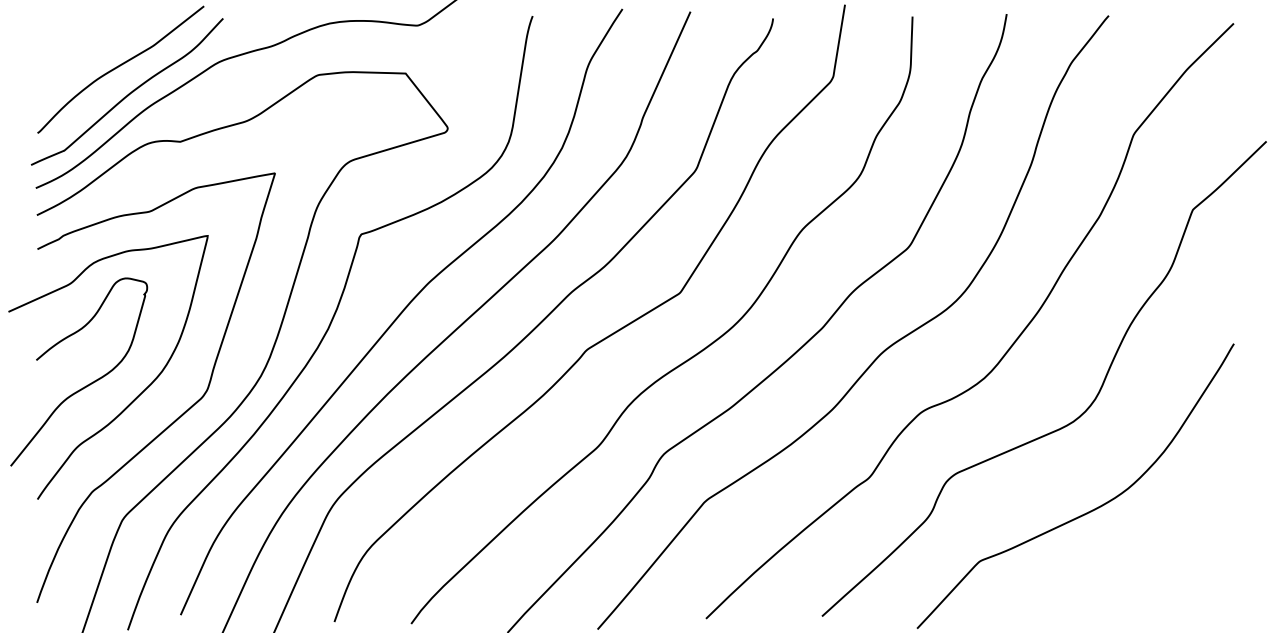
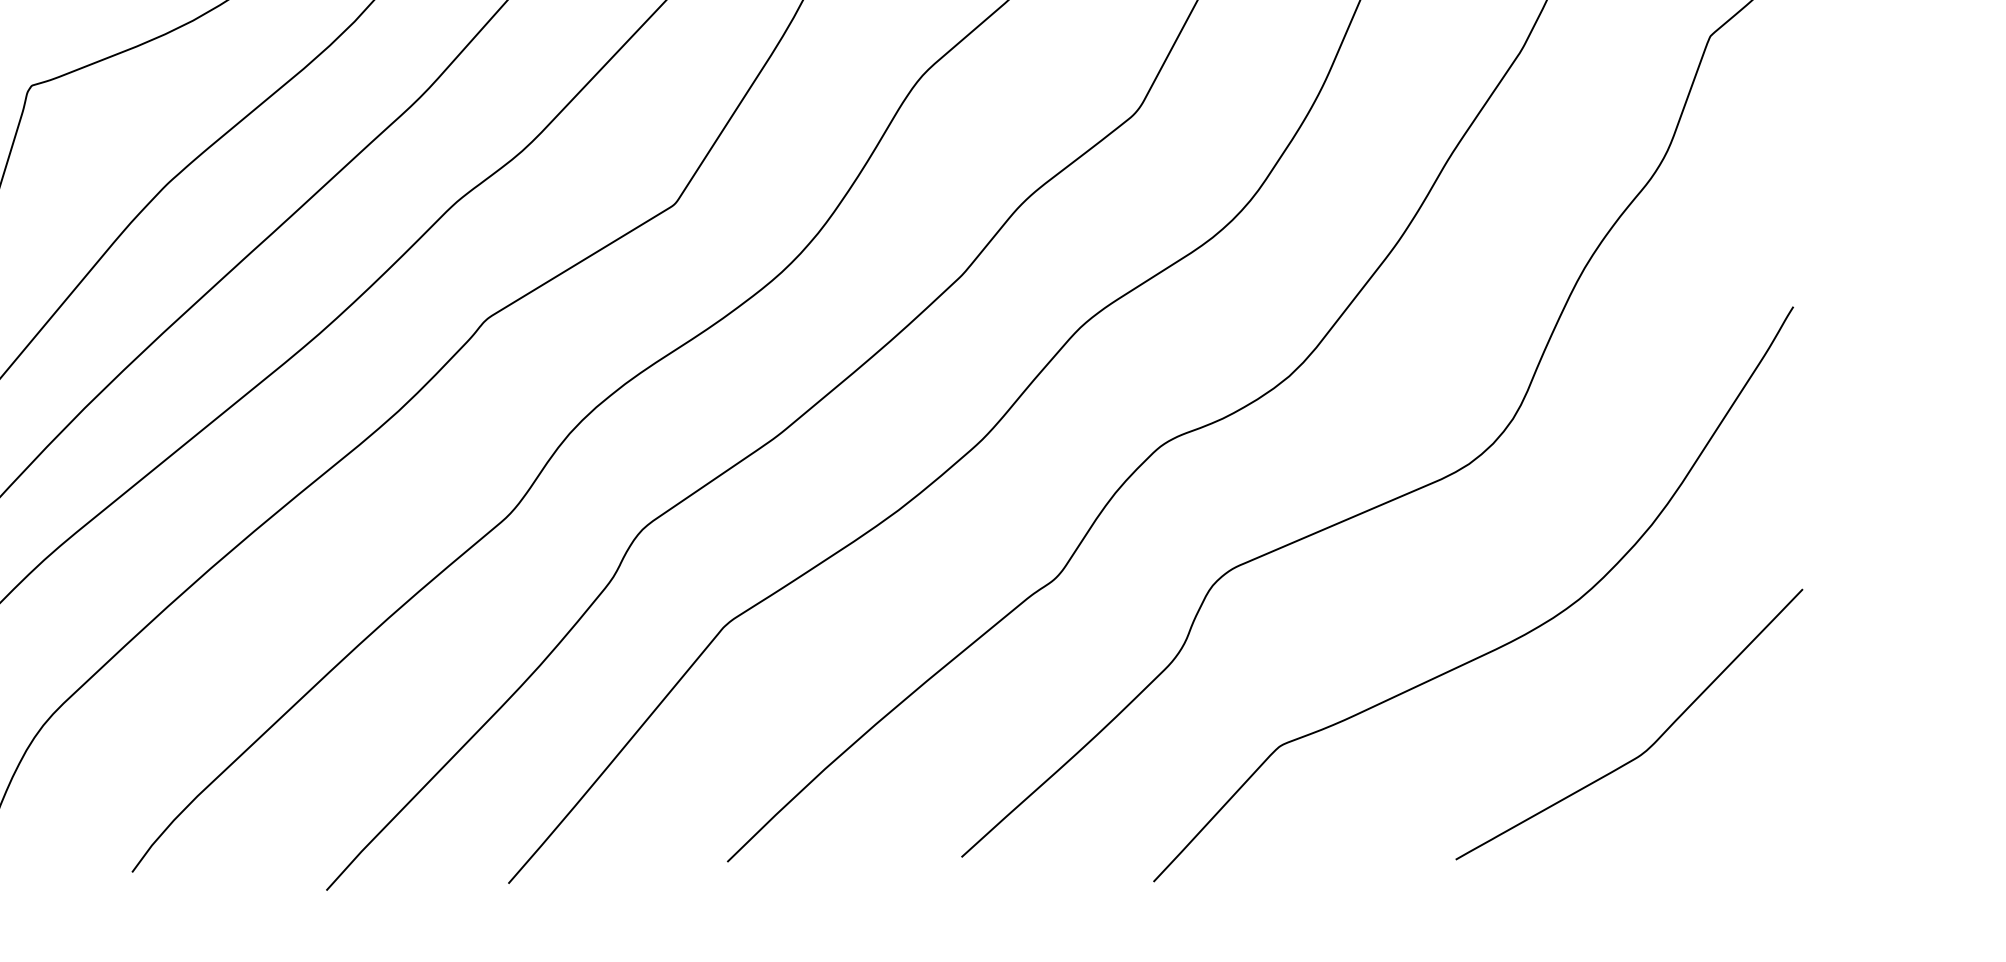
curve: (1159, 563) -> (1642, 750), added

